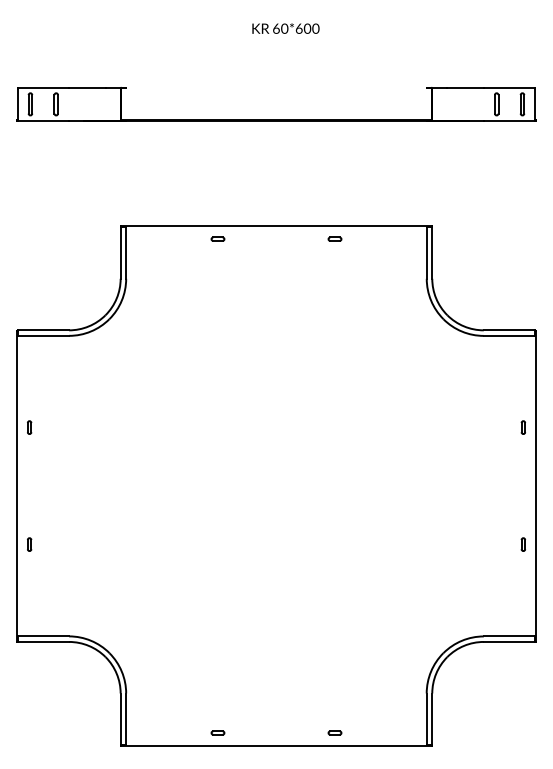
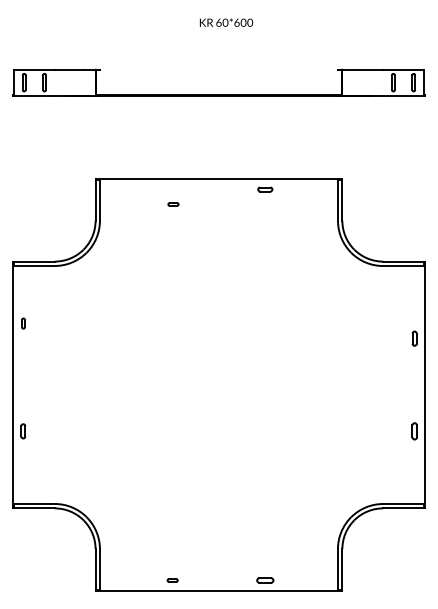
part: (217, 238) -> (173, 203), moved
part: (334, 238) -> (264, 188), size x1.4
part: (29, 427) -> (23, 323), moved
part: (522, 427) -> (413, 338), size x1.4
part: (29, 544) -> (23, 431), size x1.4
part: (522, 544) -> (413, 431), size x1.6
part: (334, 732) -> (264, 580), size x1.6

